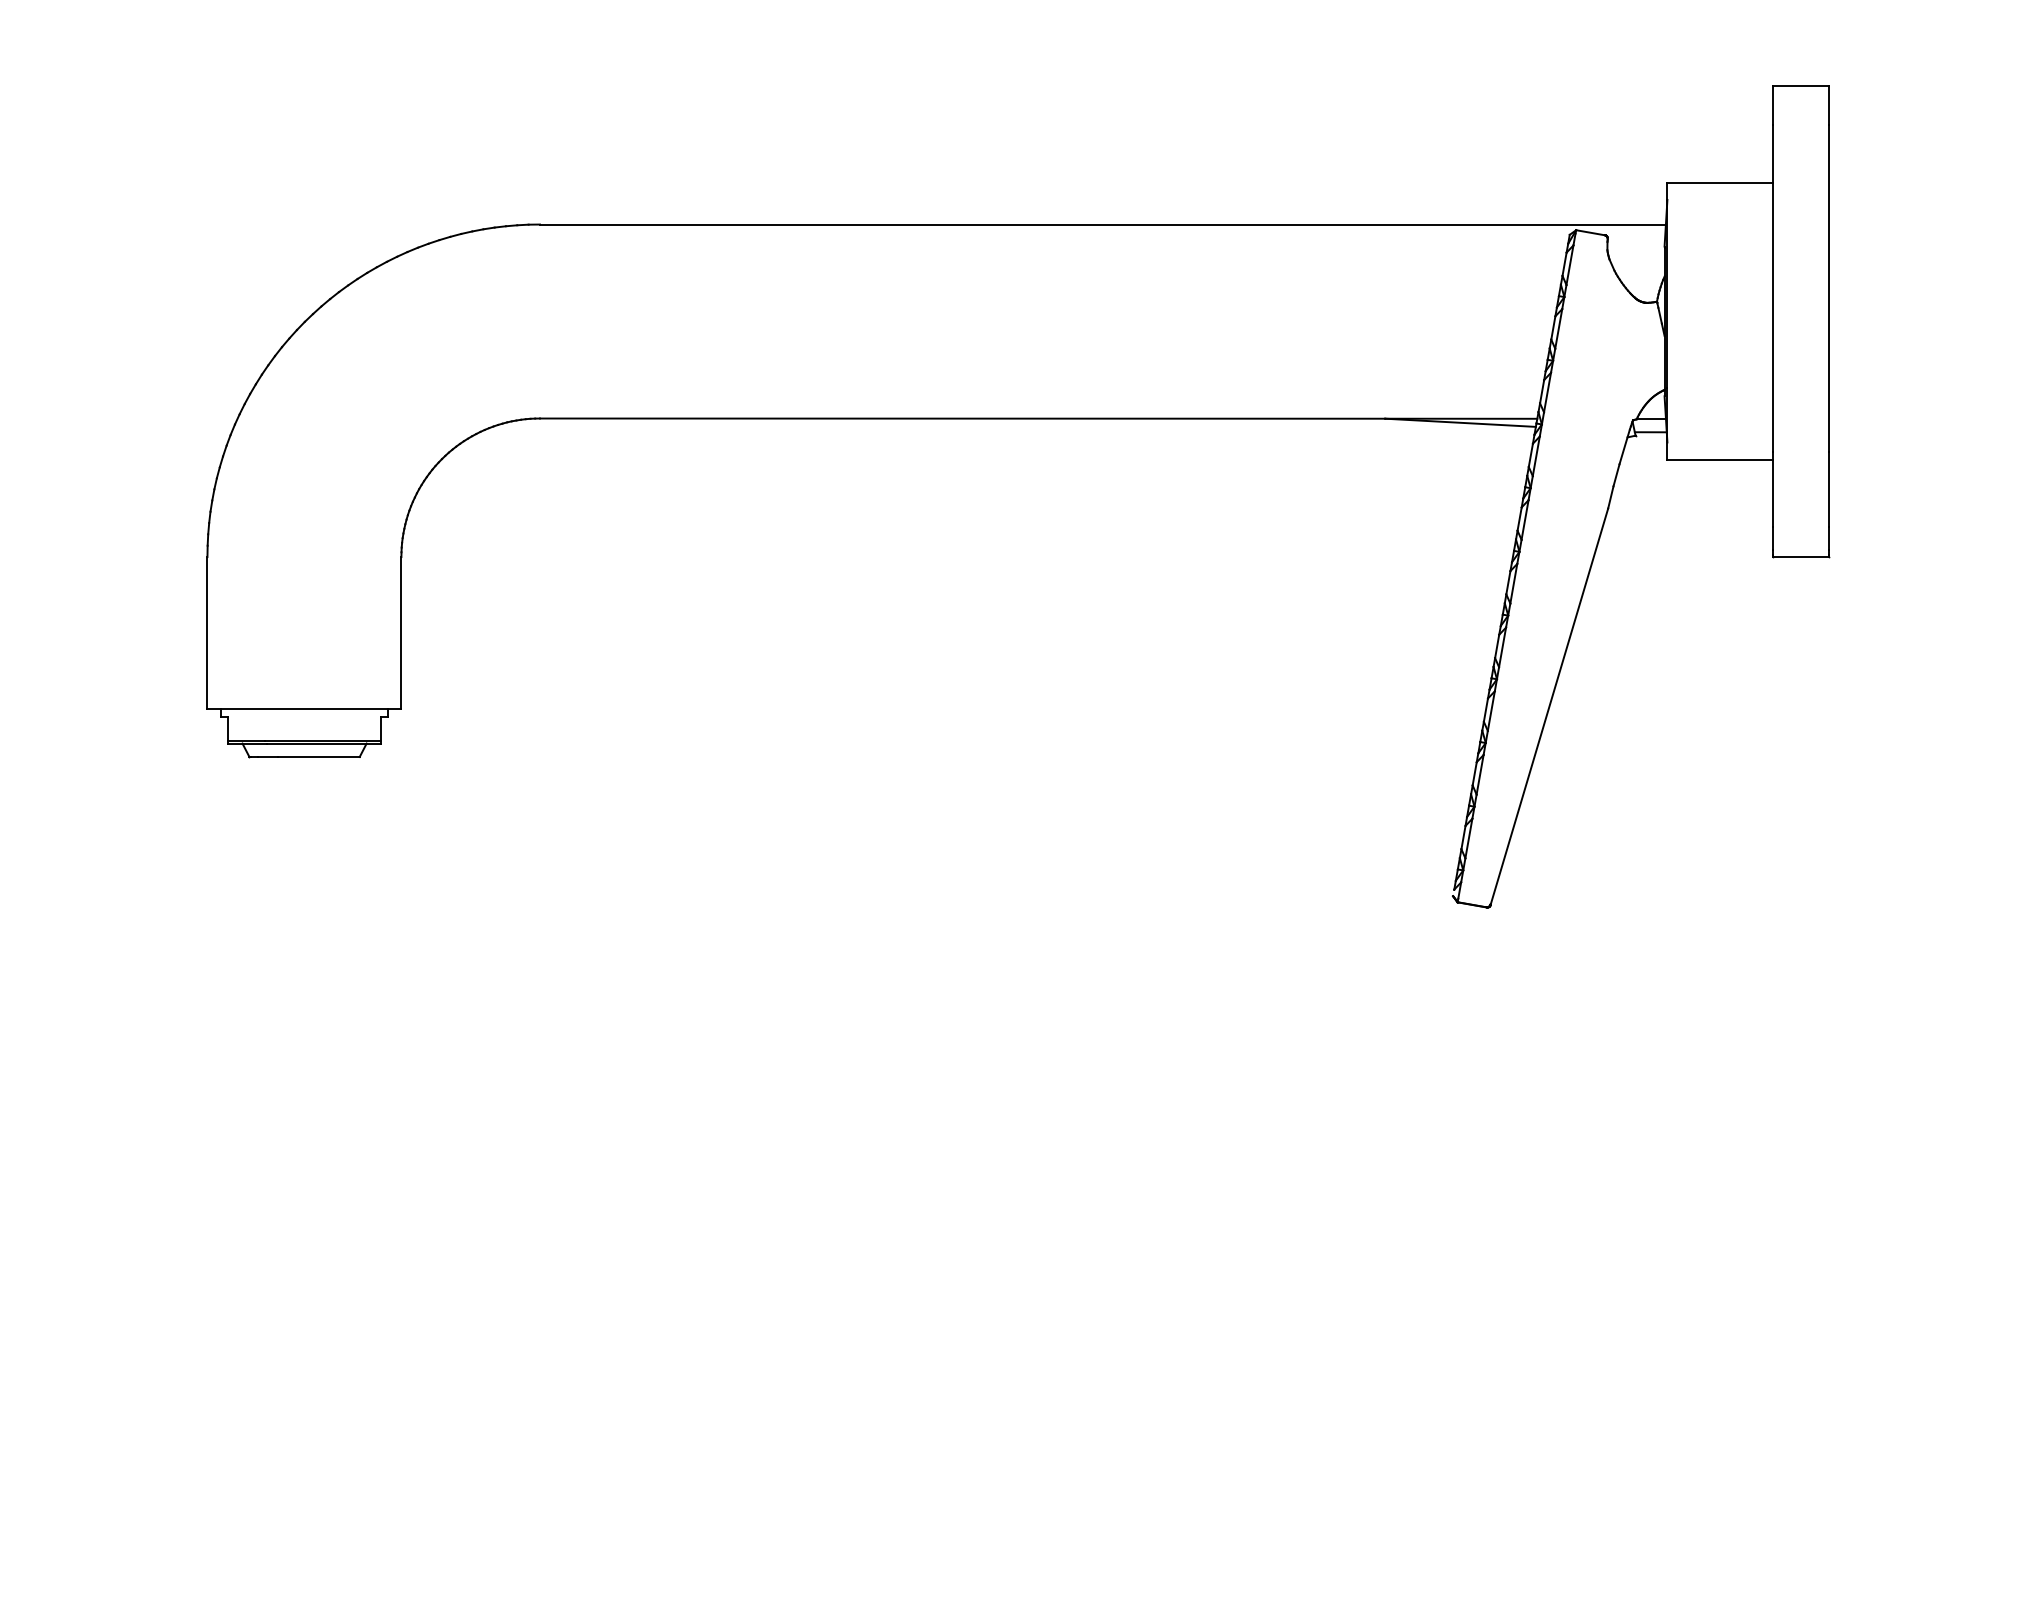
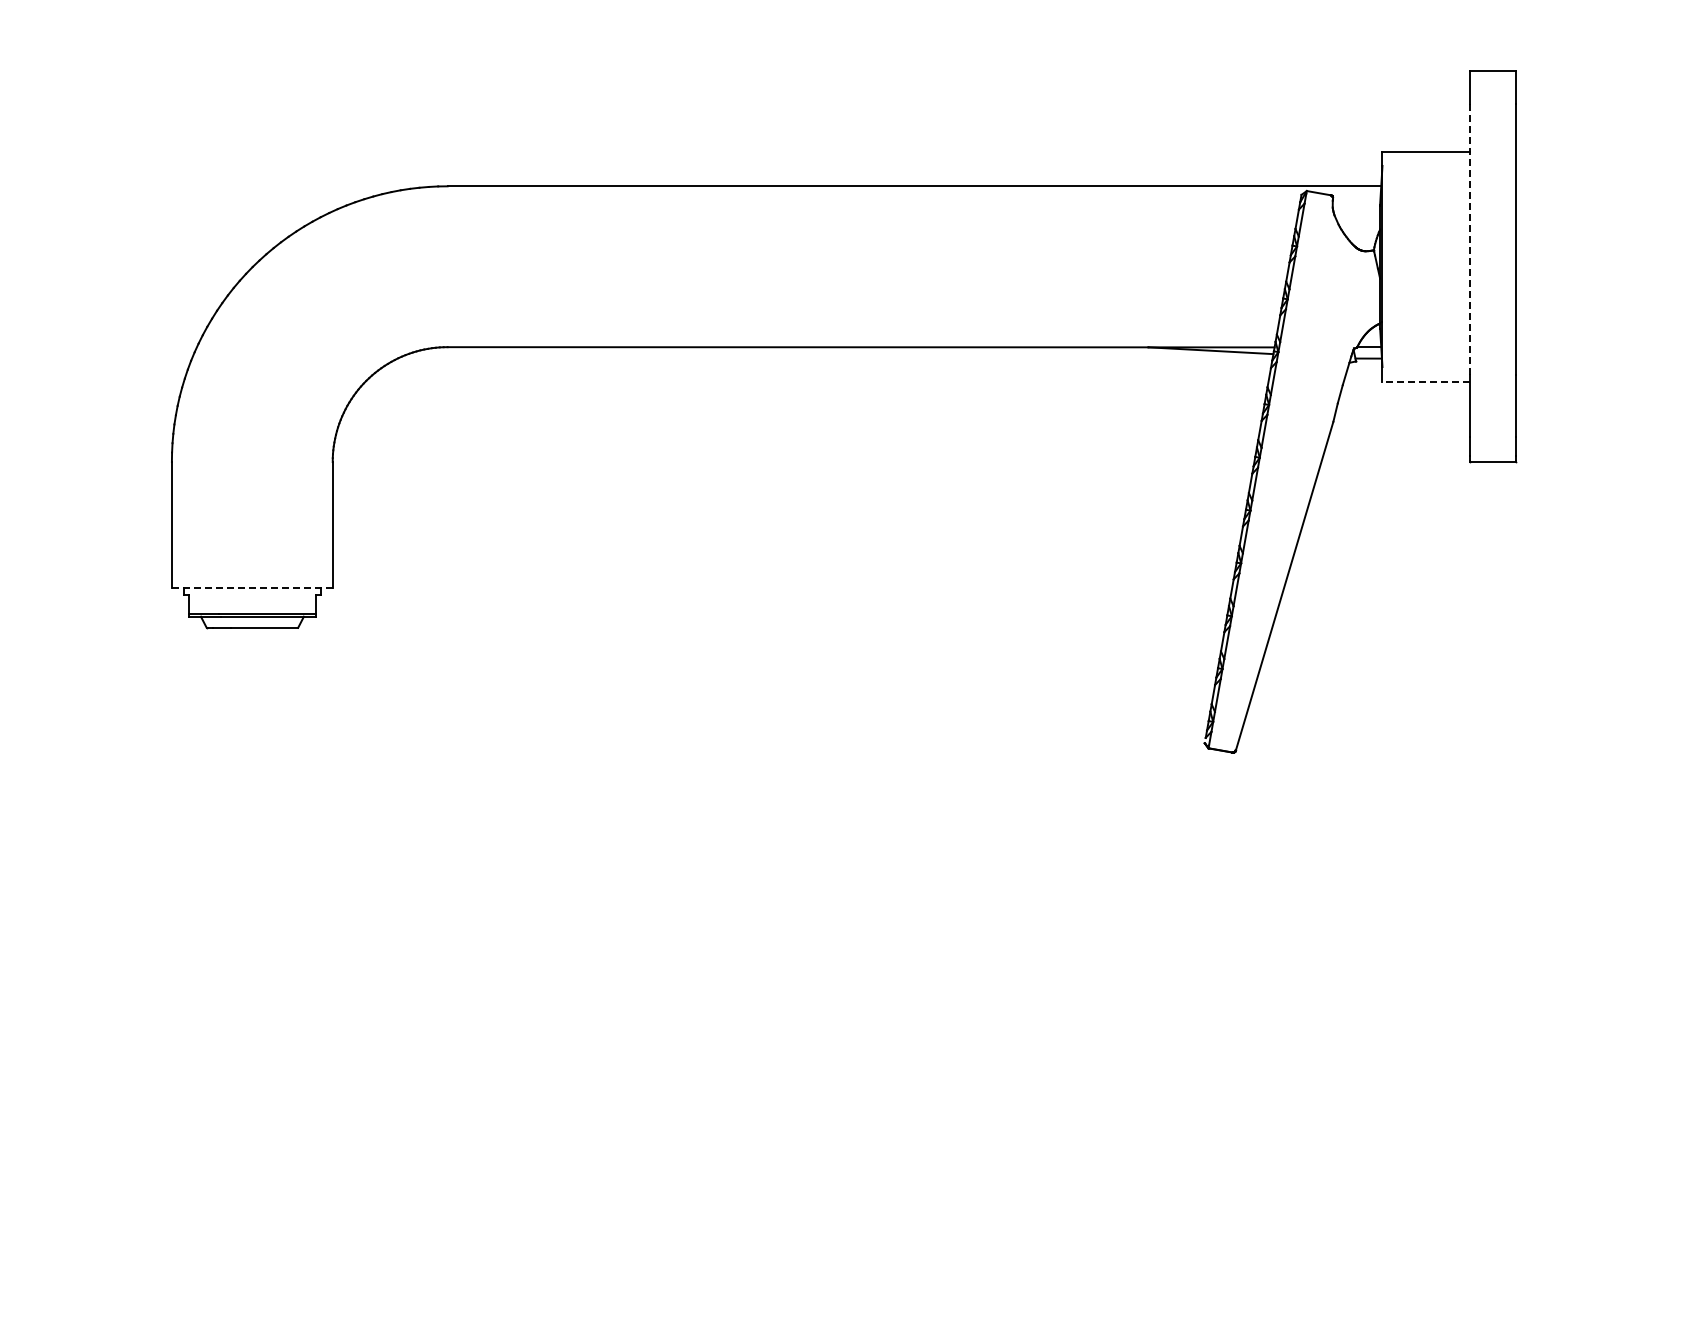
line: (1773, 287) -> (1470, 238), solid -> dashed
line: (1720, 459) -> (1426, 381), solid -> dashed
line: (303, 709) -> (251, 588), solid -> dashed

